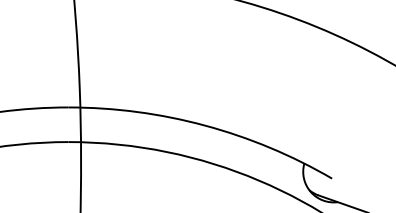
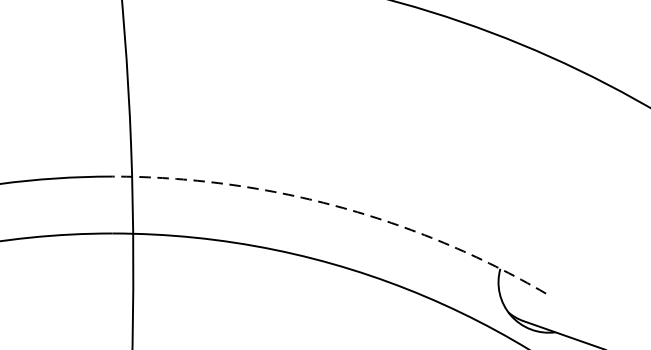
arc: (205, 125) -> (337, 206), solid -> dashed

